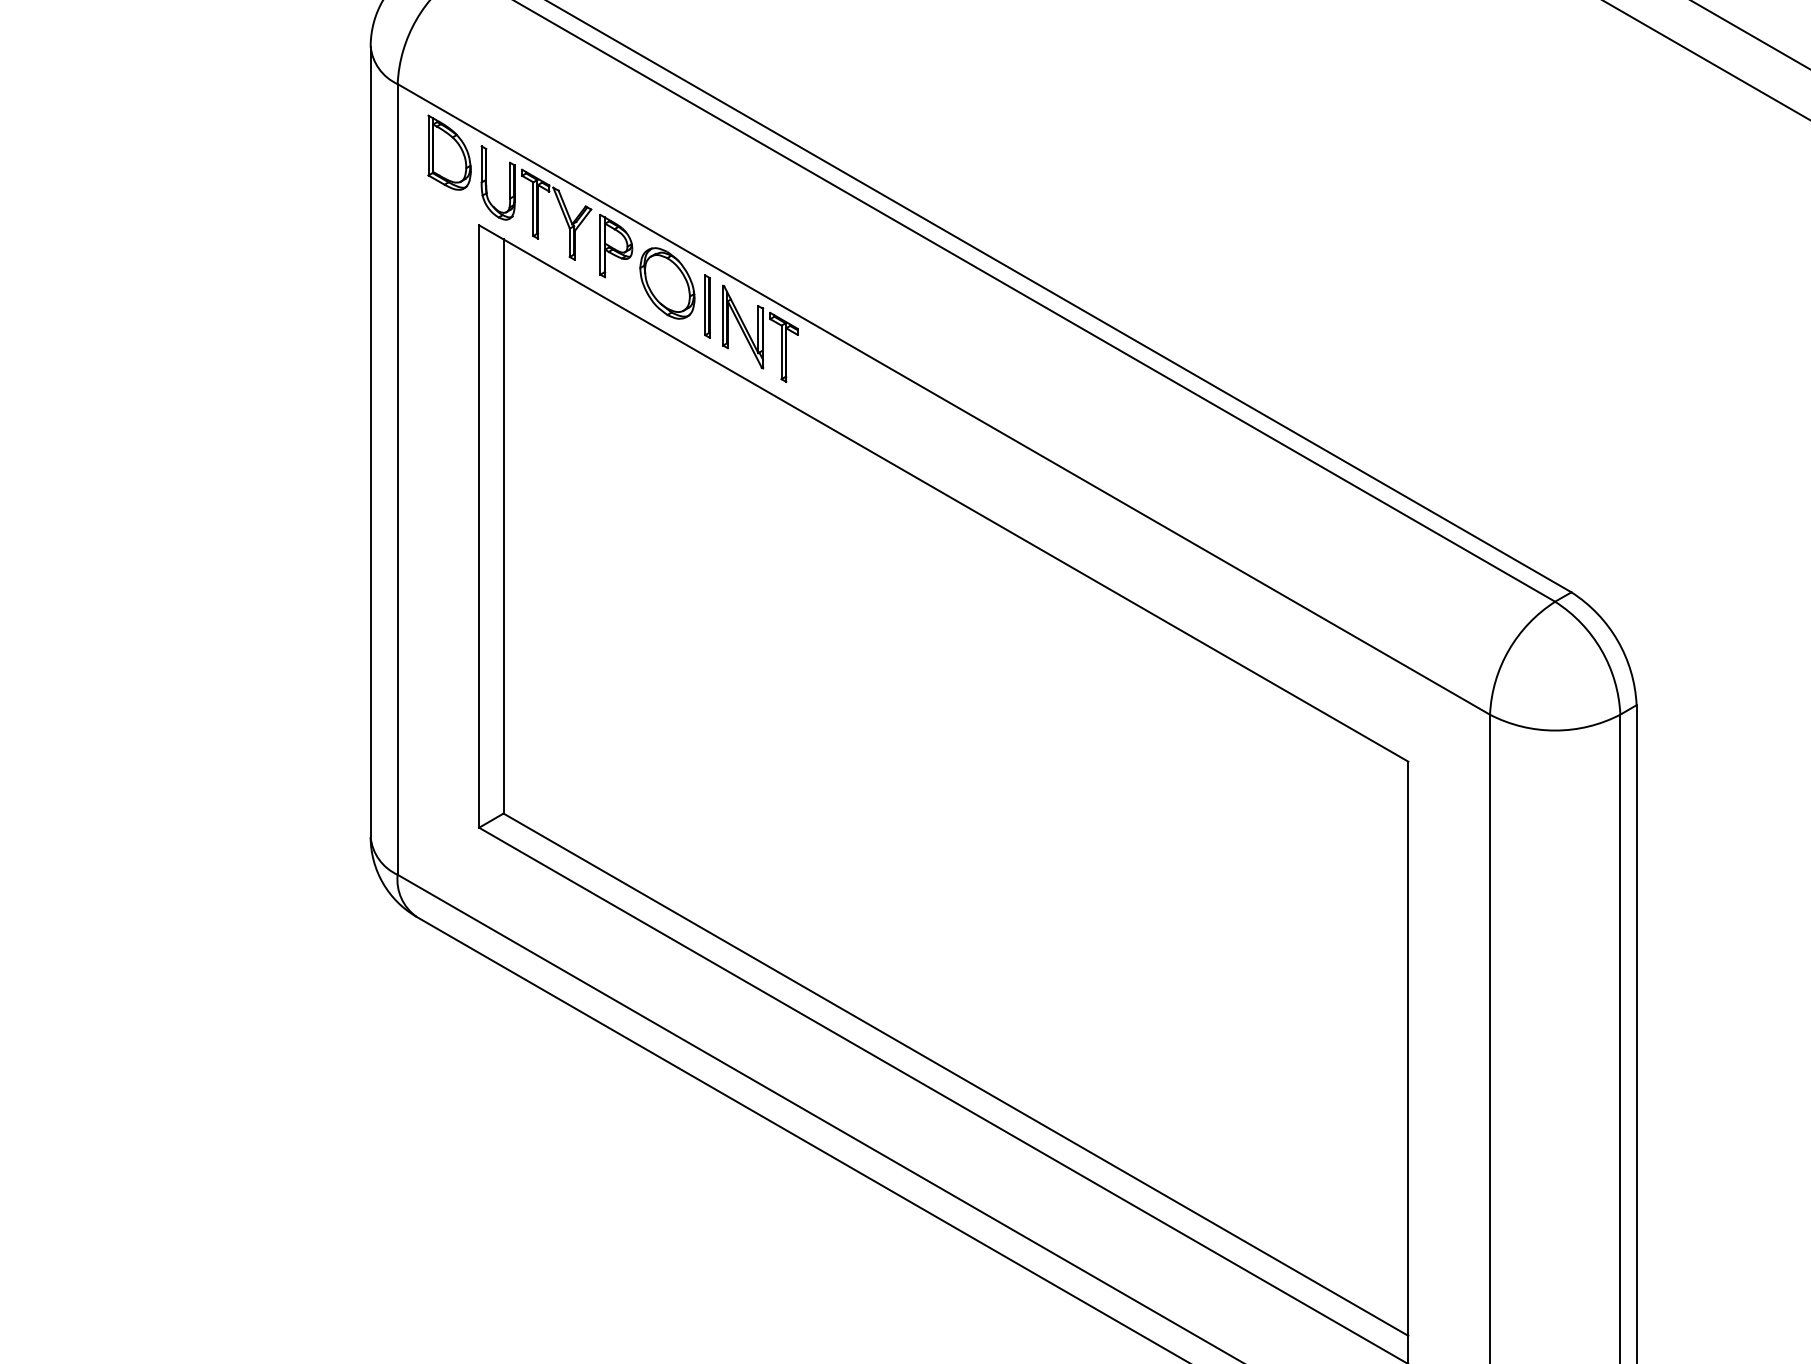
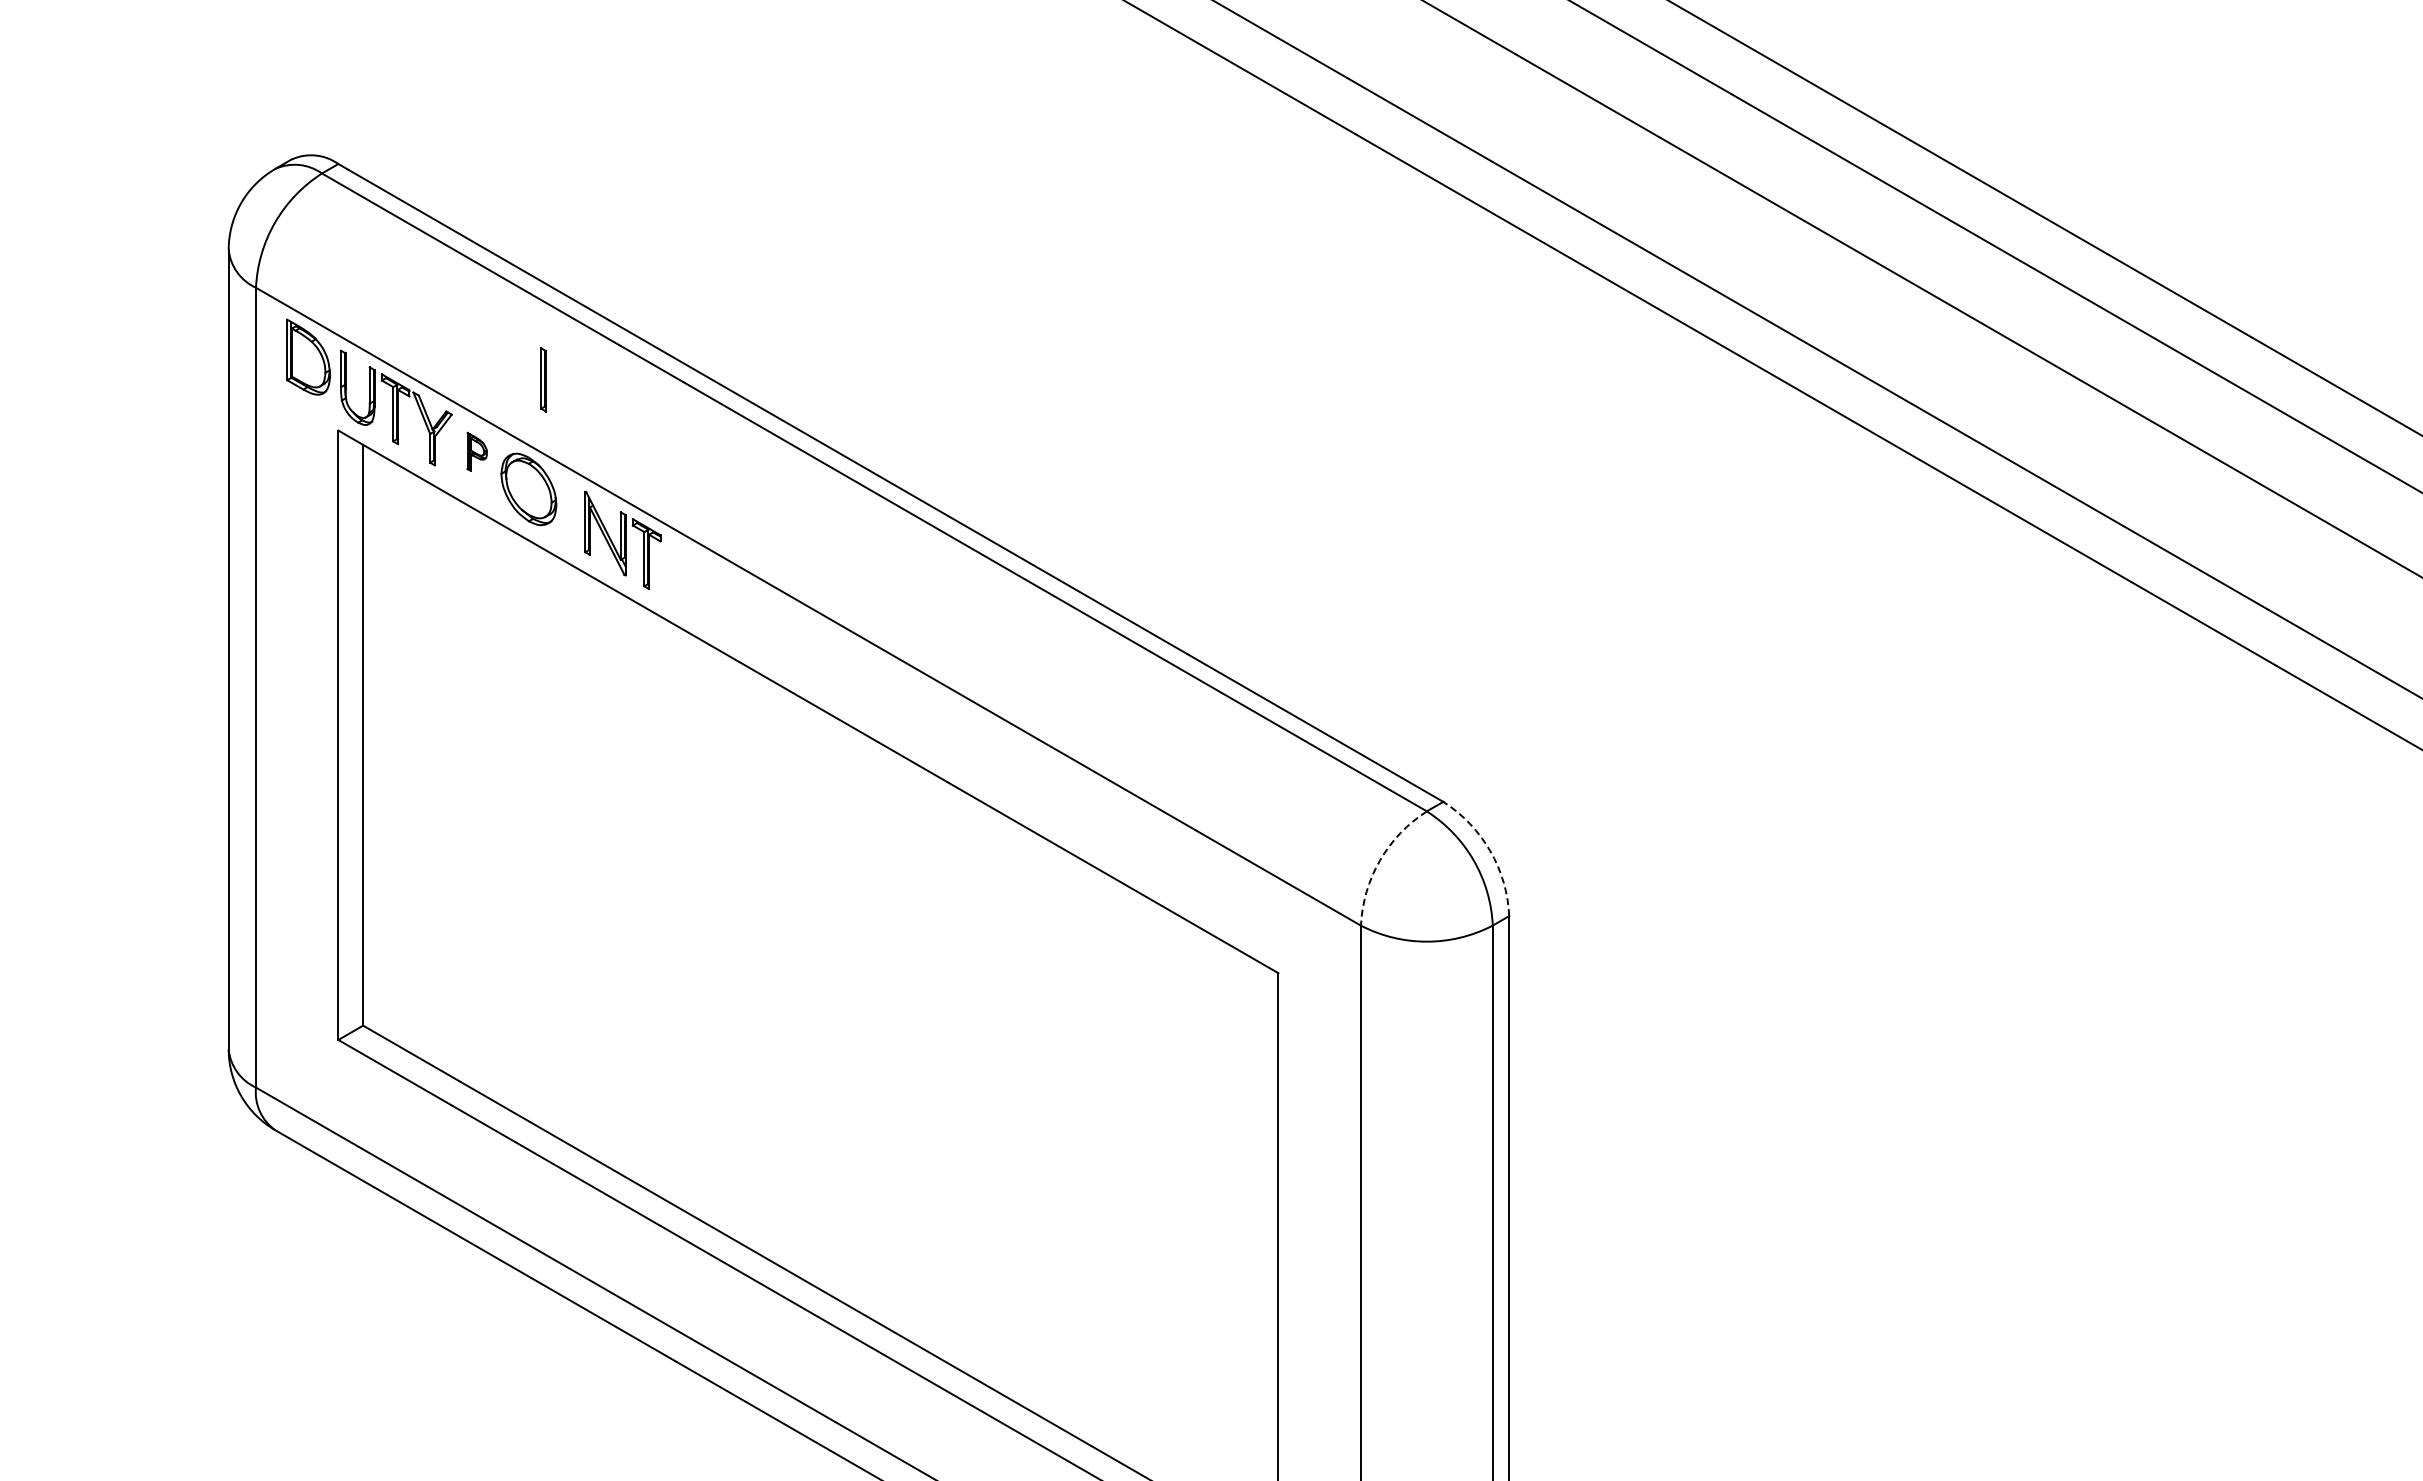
part: (616, 245) -> (477, 451), size x0.6
part: (707, 306) -> (543, 379), moved
arc: (1618, 640) -> (1490, 850), solid -> dashed
arc: (1509, 650) -> (1380, 860), solid -> dashed

